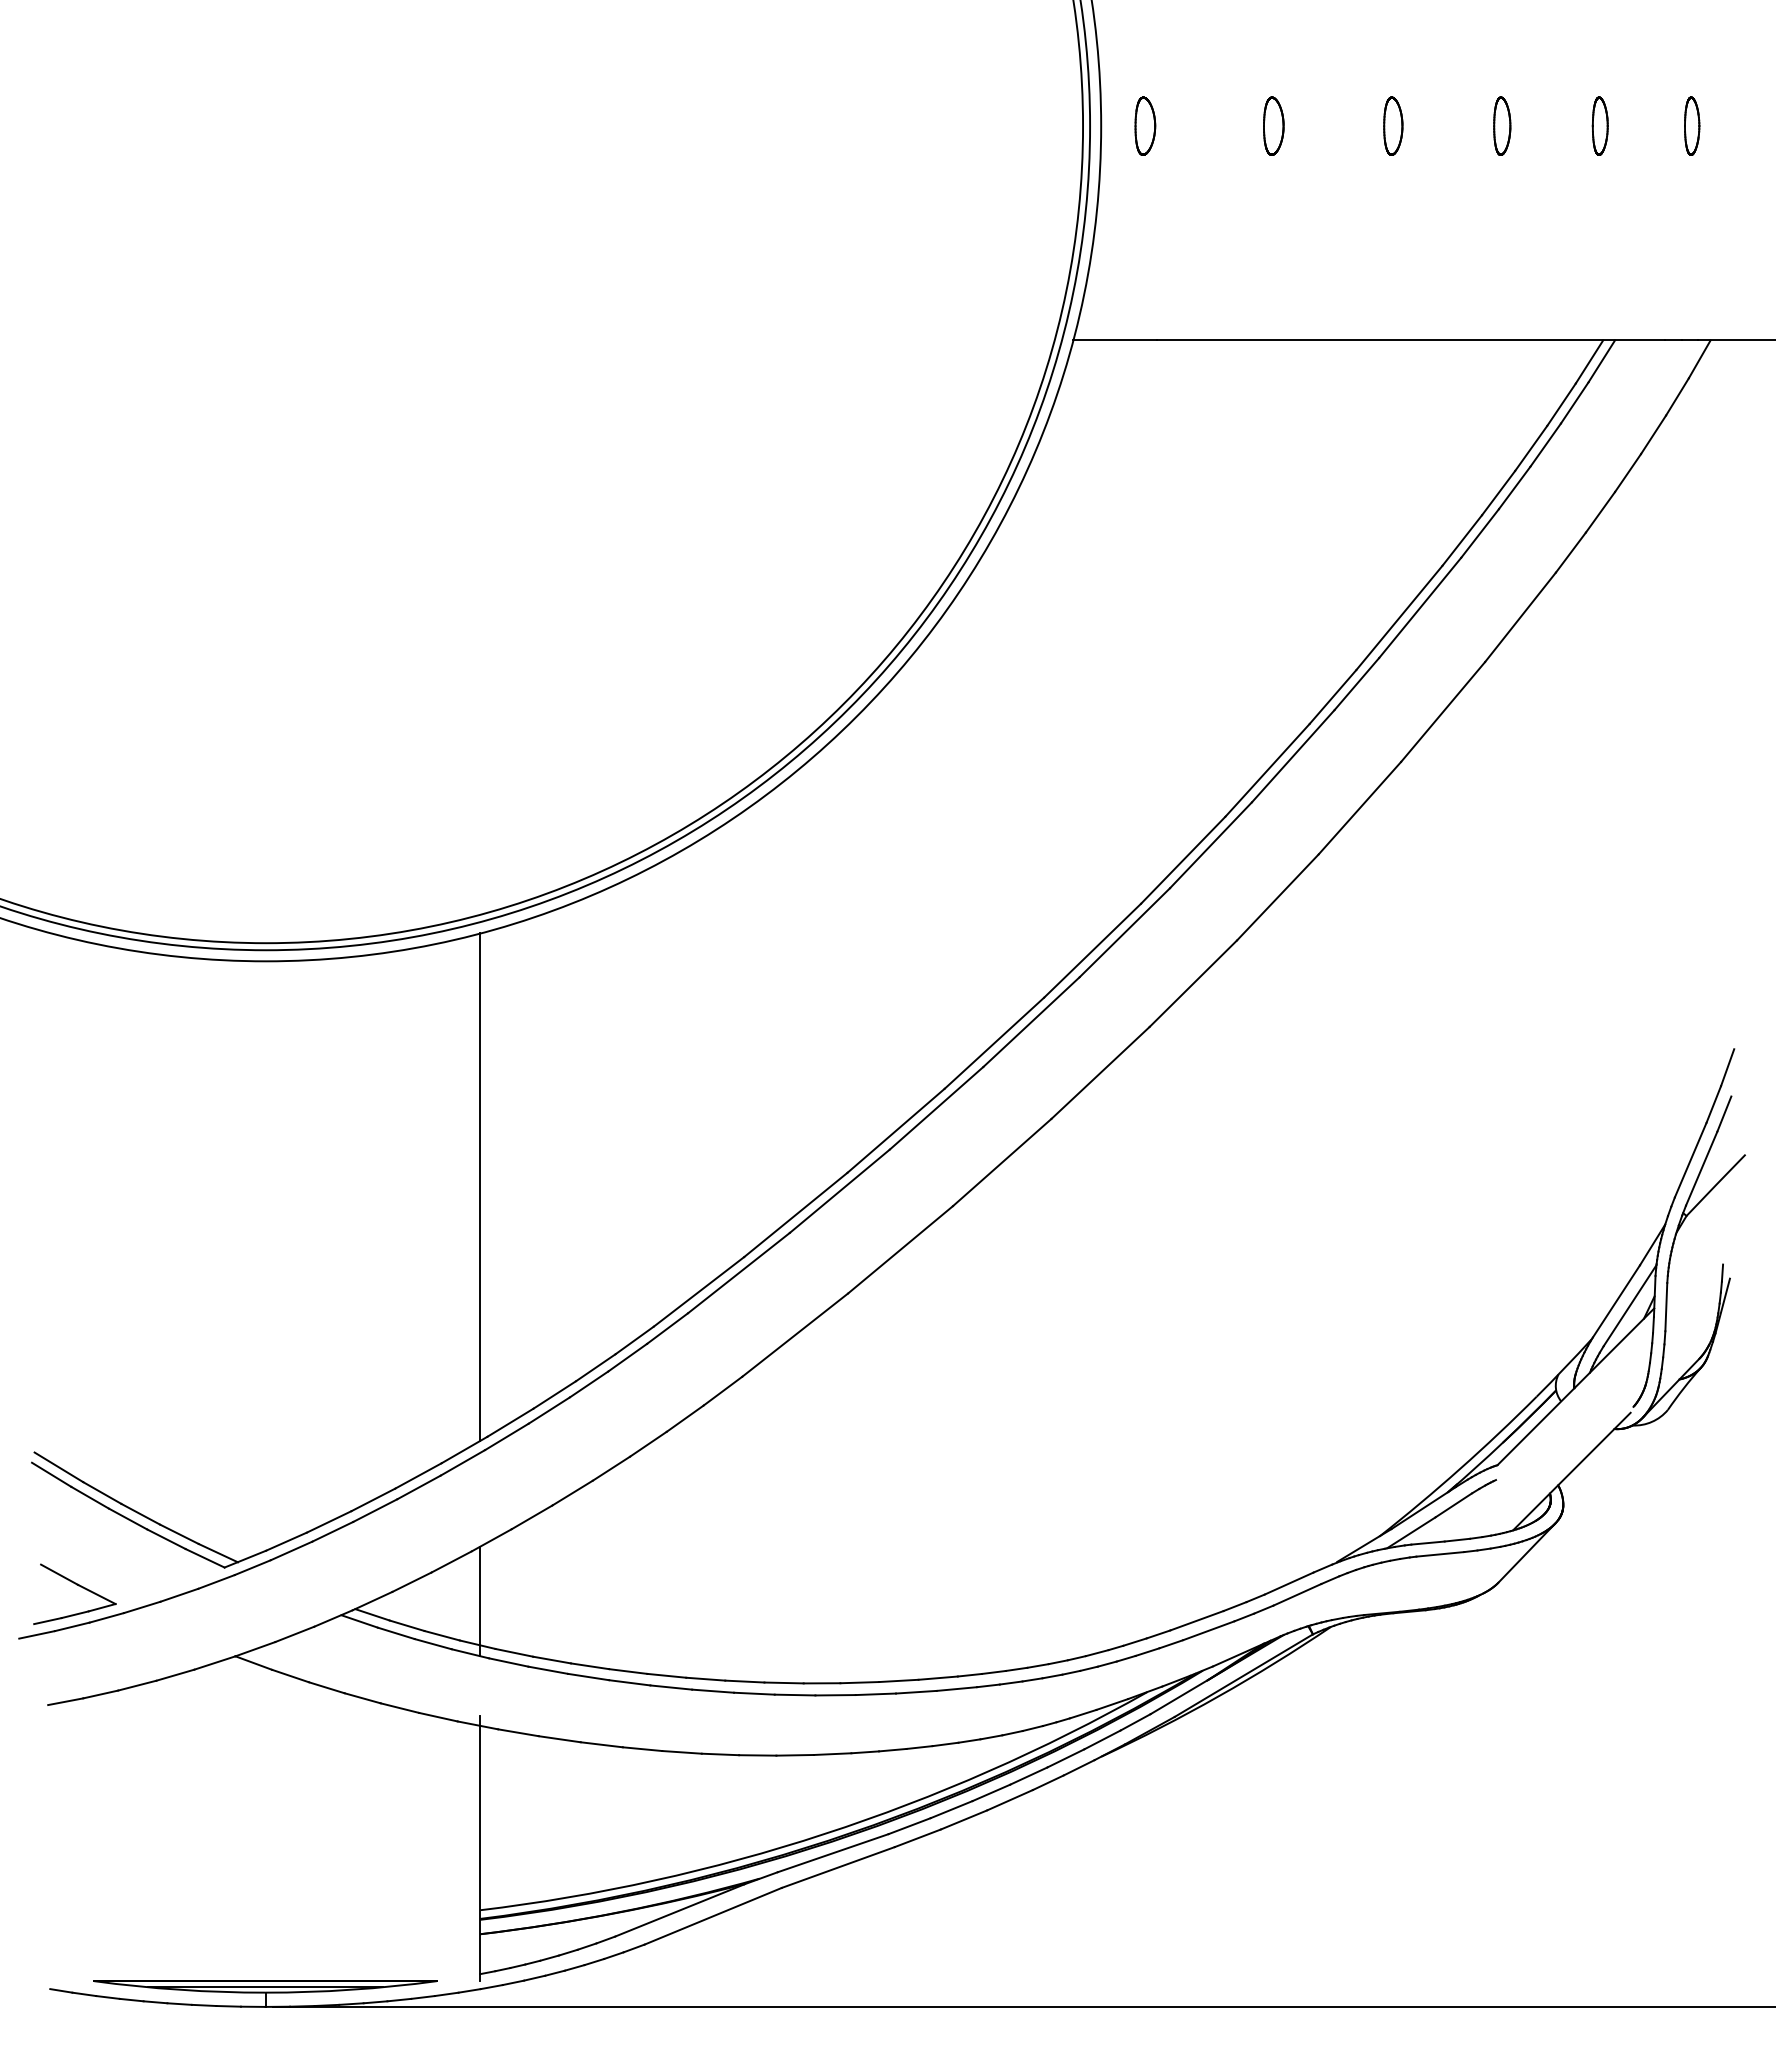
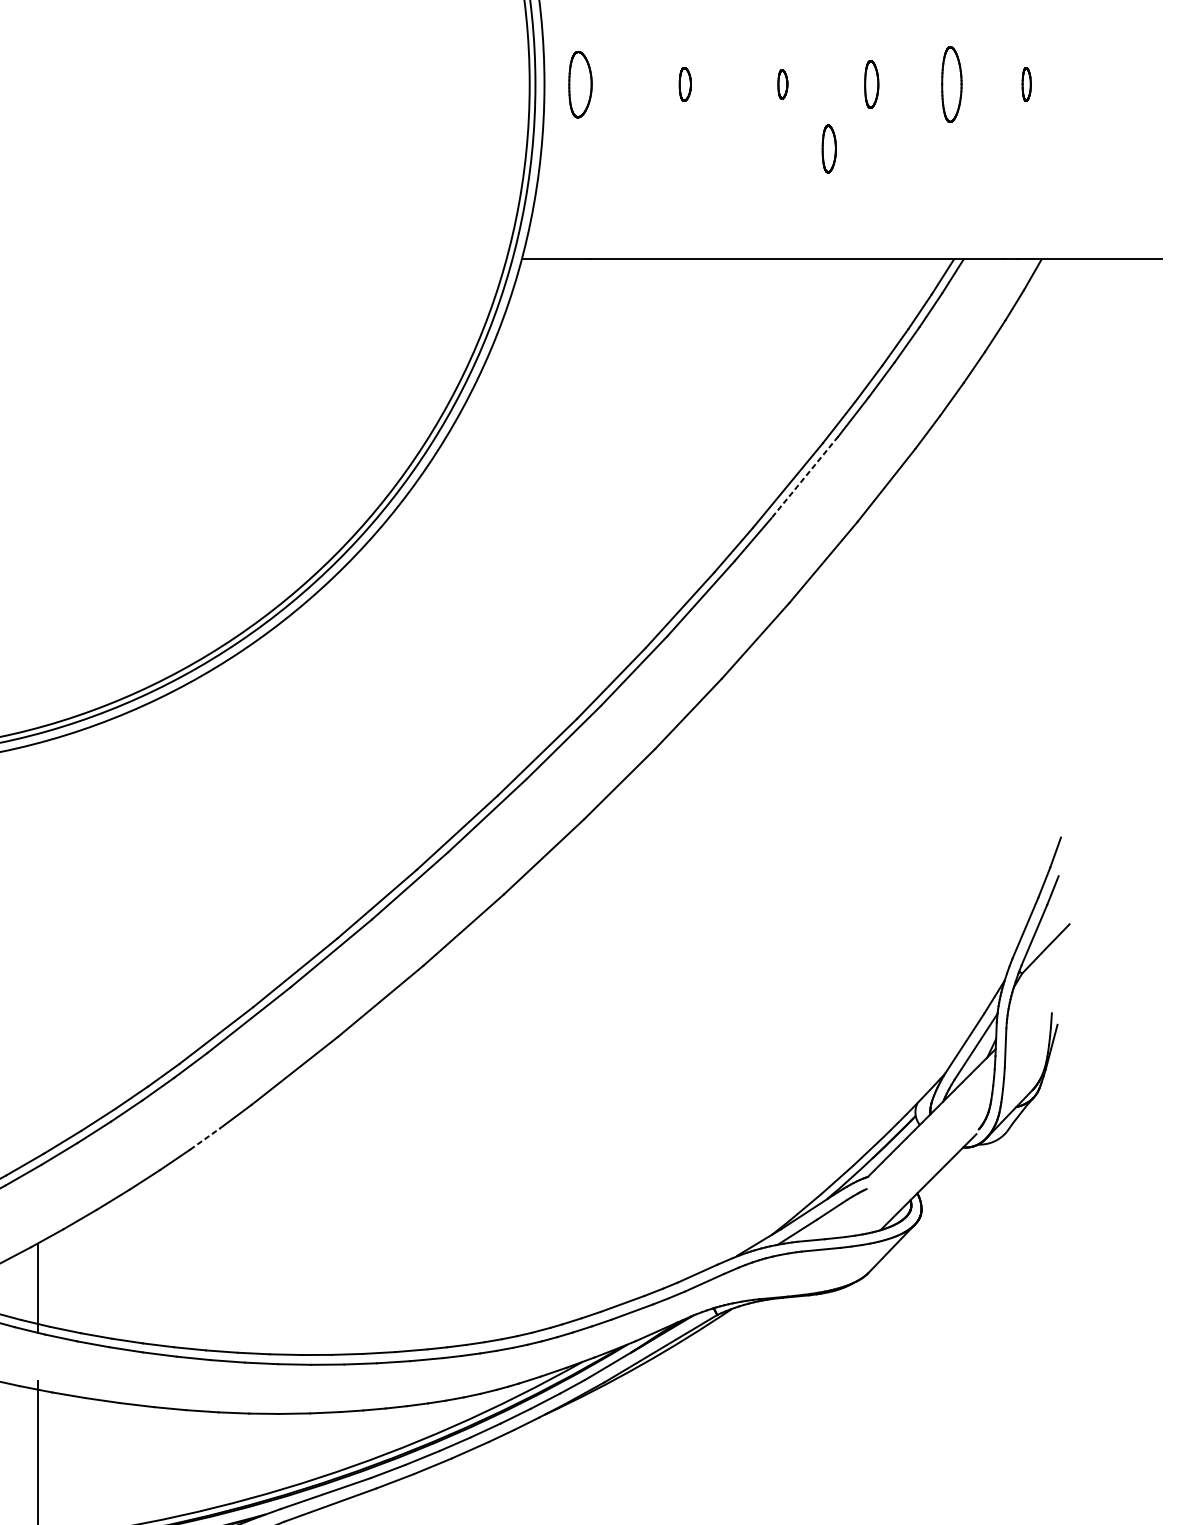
part: (1145, 125) -> (580, 83), size x1.4
part: (1273, 125) -> (685, 83), size x0.7
part: (1393, 125) -> (783, 83), size x0.6
part: (1599, 125) -> (951, 83), size x1.6
part: (1692, 125) -> (1026, 83), size x0.7
part: (1450, 204) -> (829, 148), added
line: (1420, 607) -> (805, 477), solid -> dashed
line: (480, 1187) -> (38, 950), removed
line: (685, 1418) -> (205, 1138), solid -> dashed

